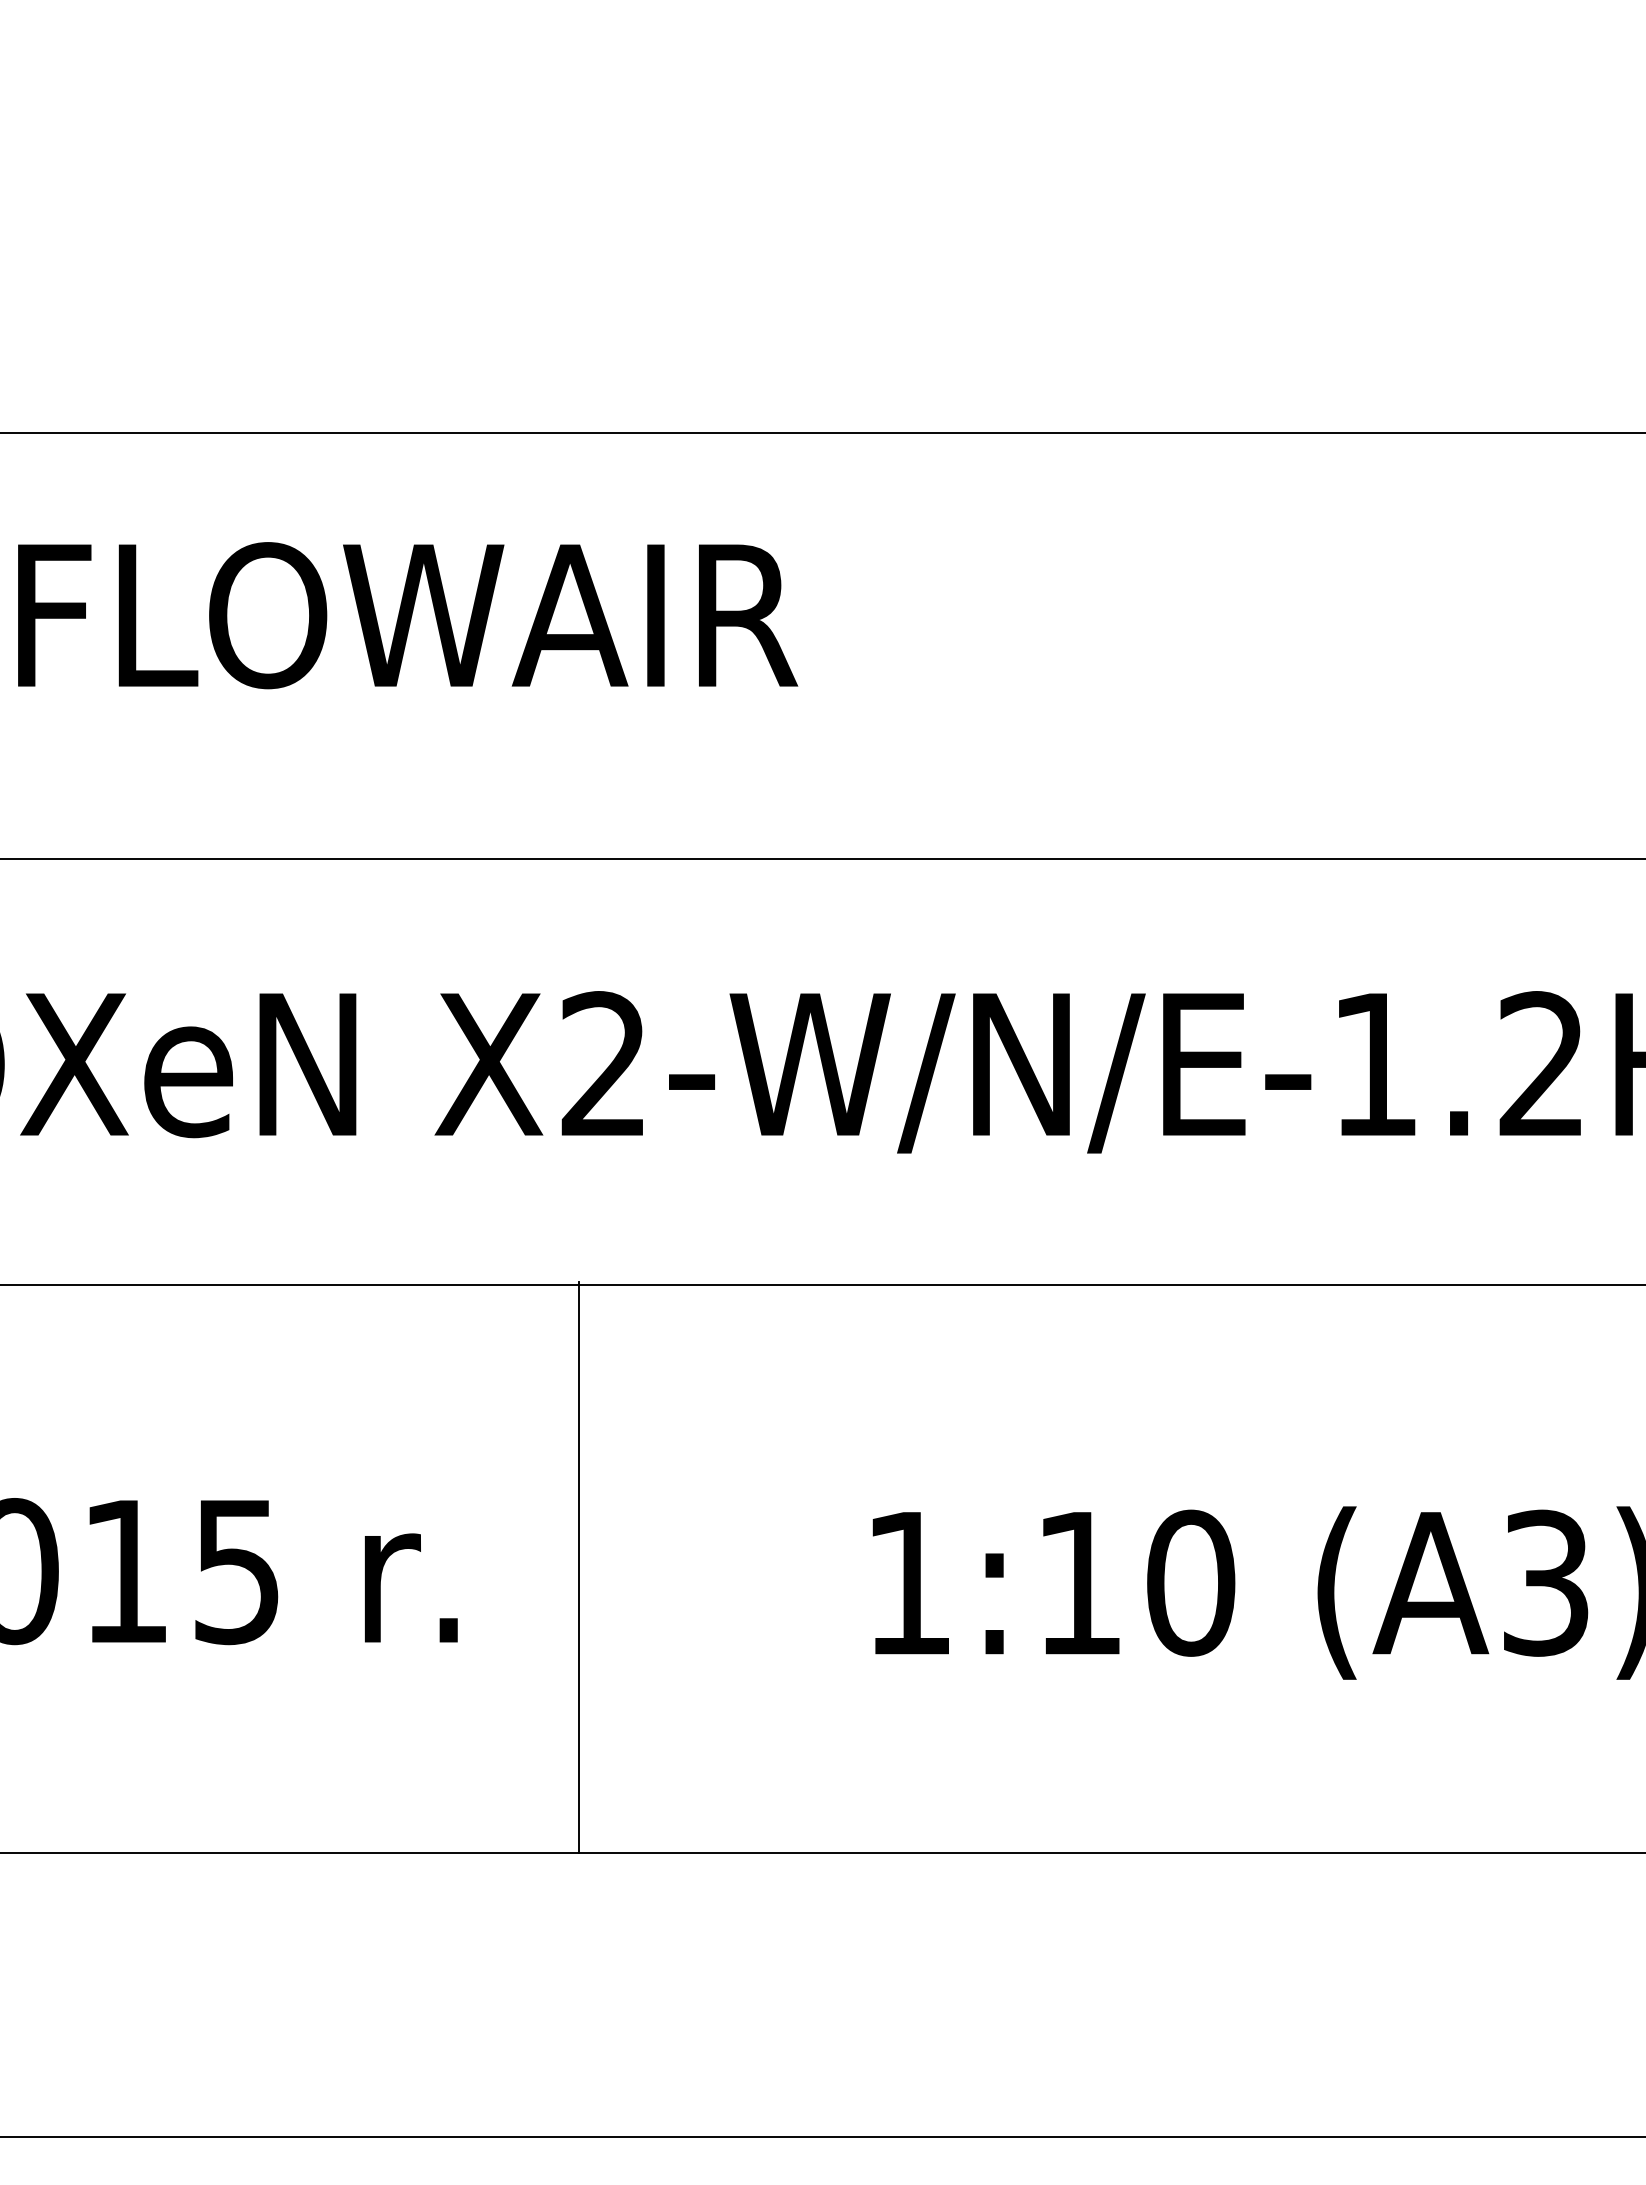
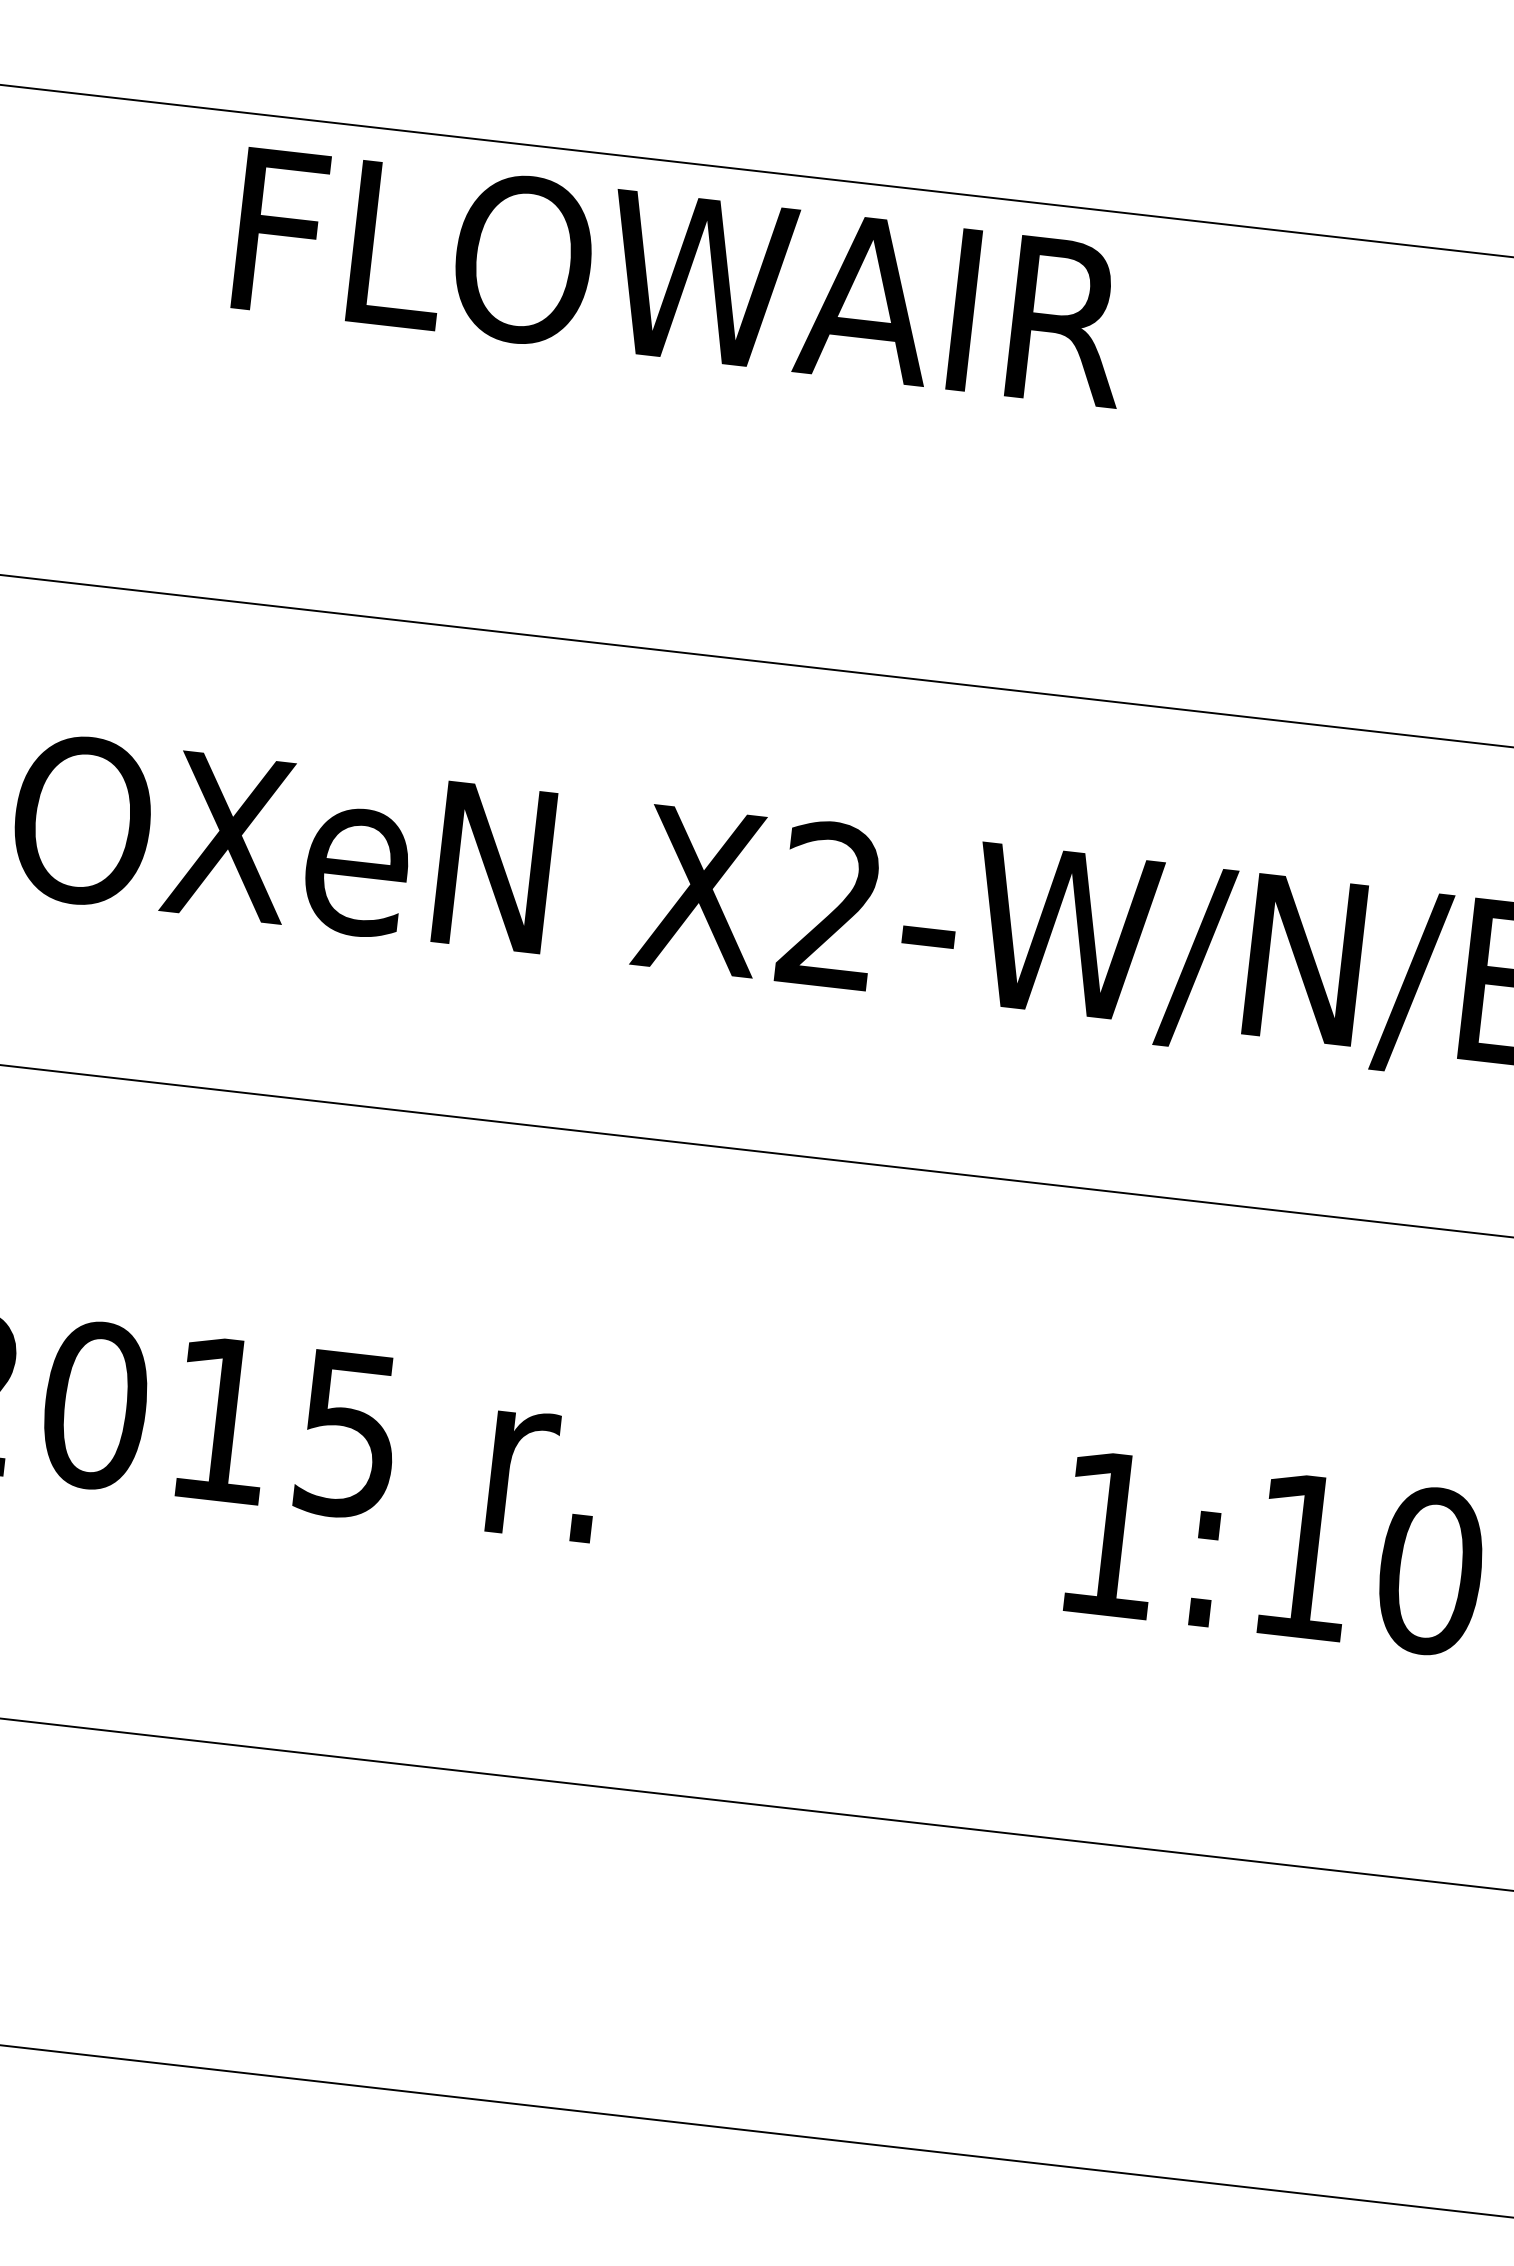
text: (408, 615) -> (683, 277), moved
line: (579, 1566) -> (737, 1473), removed

